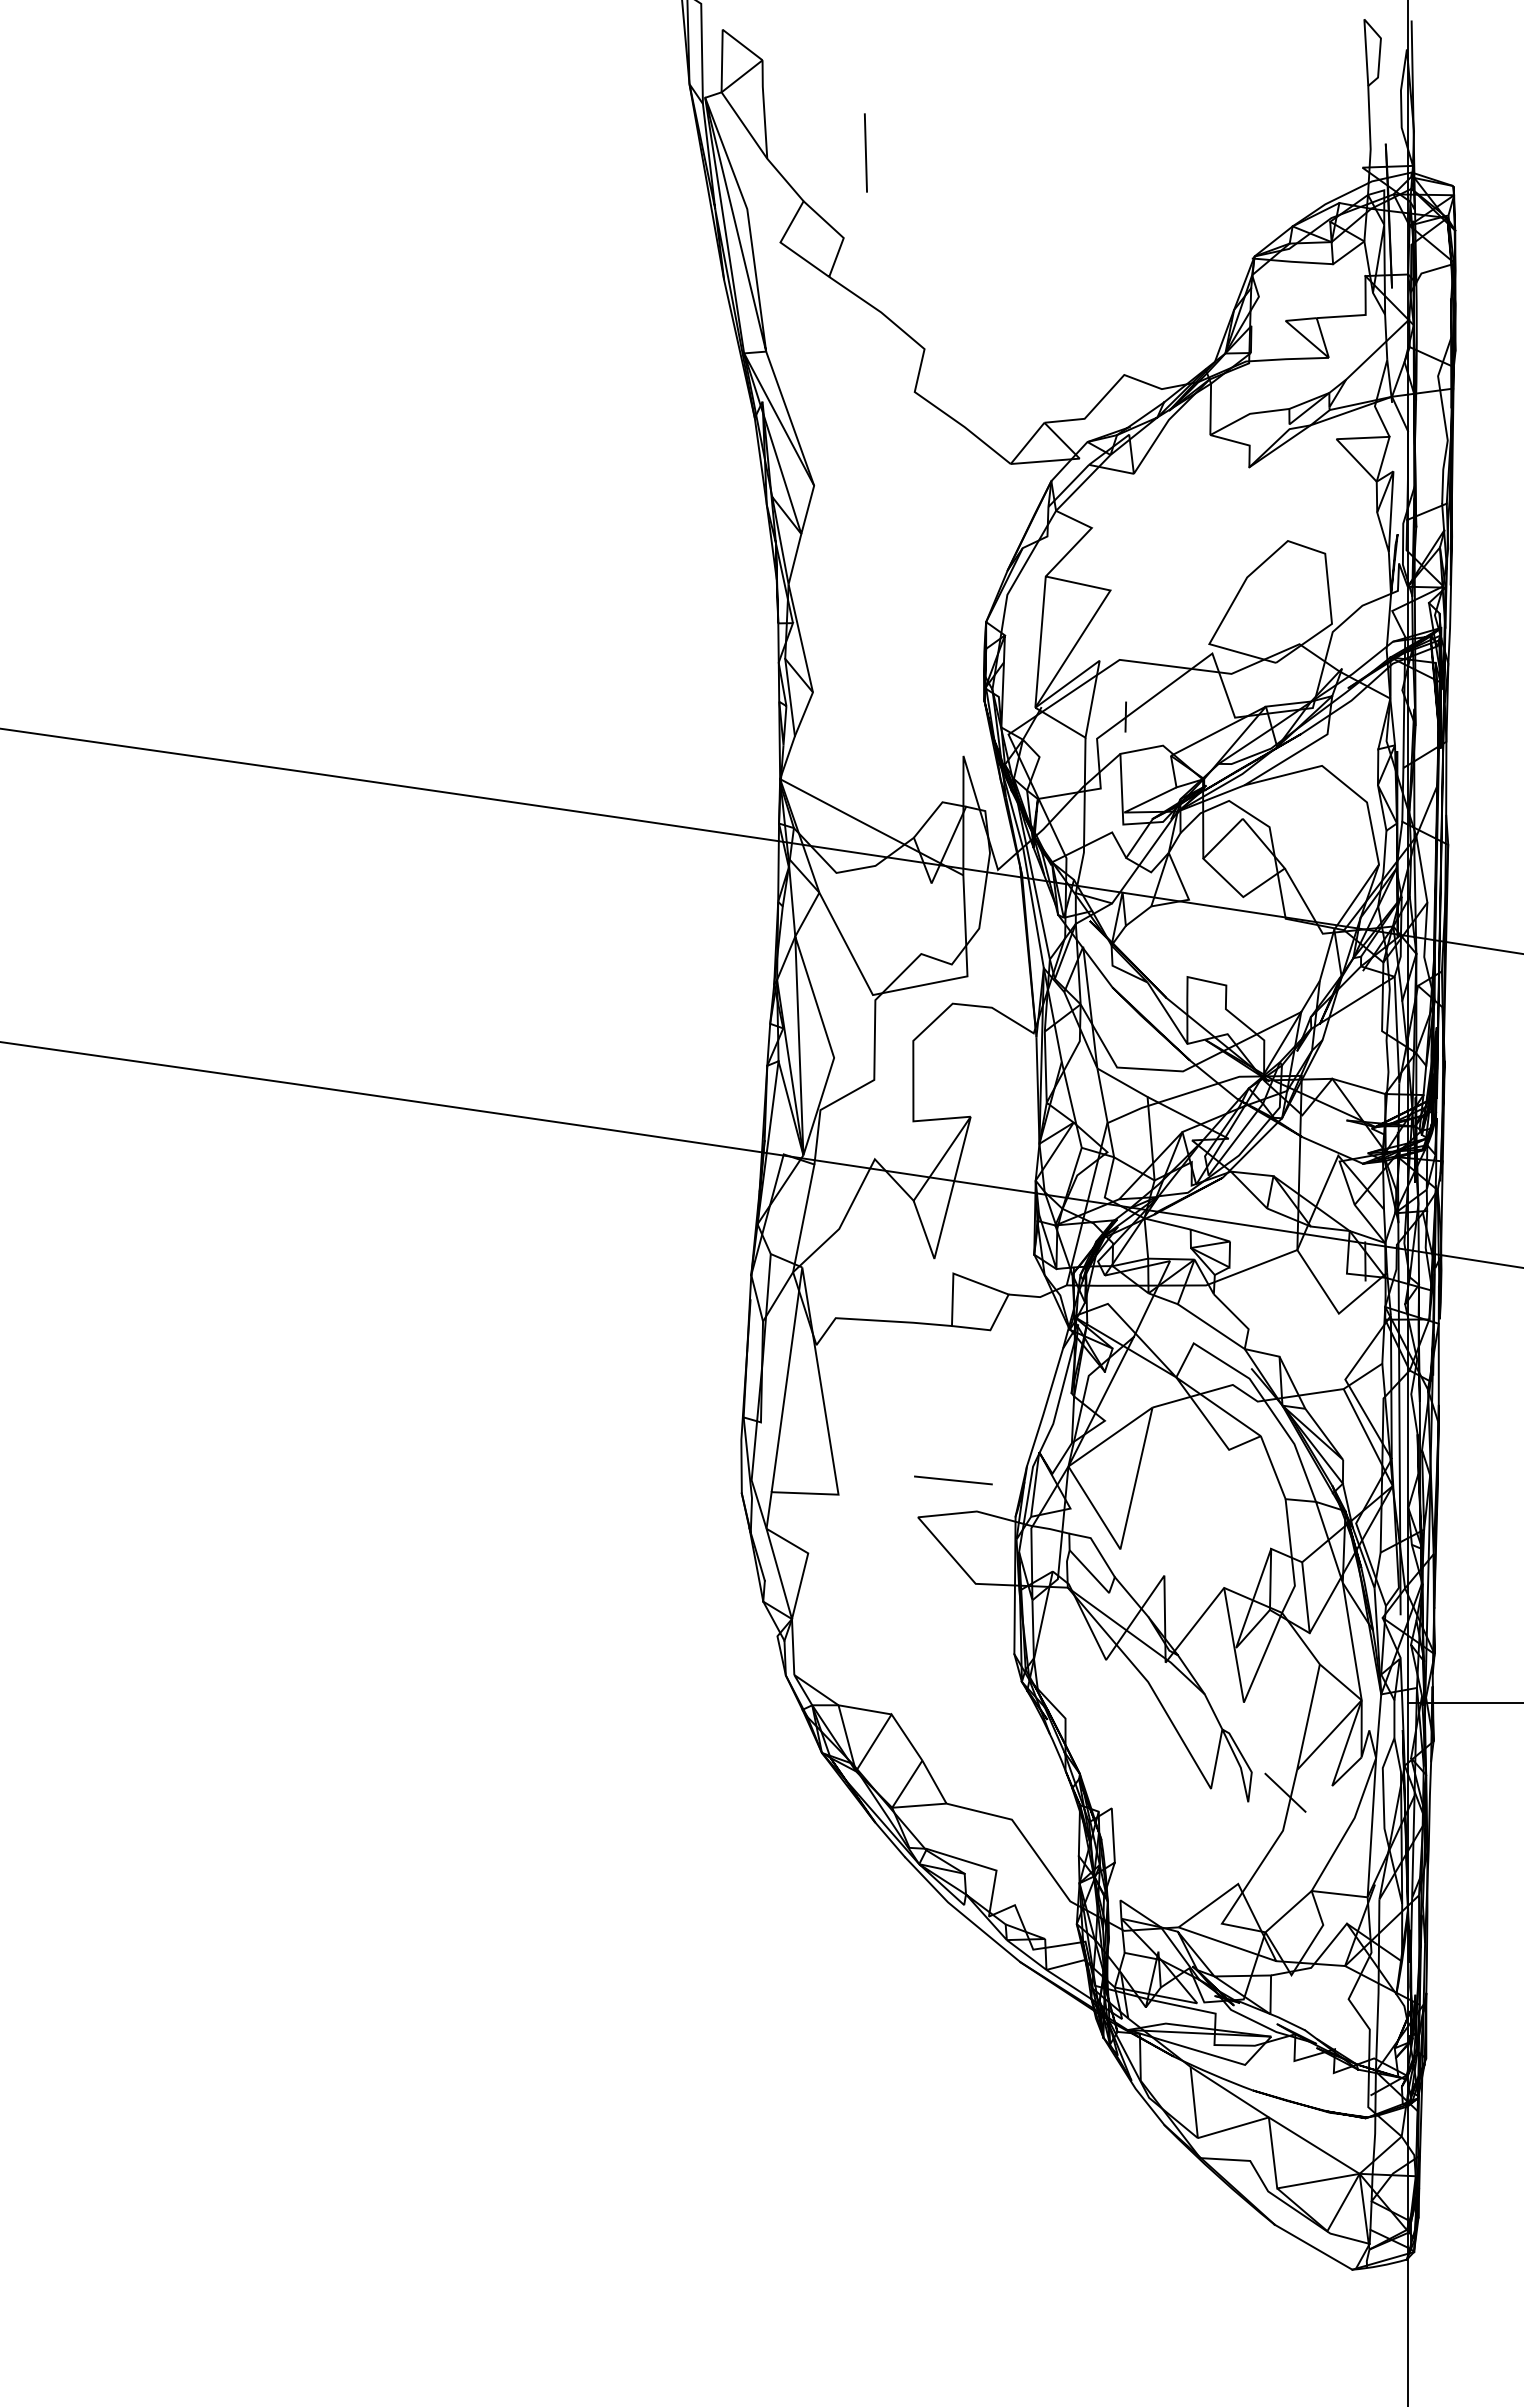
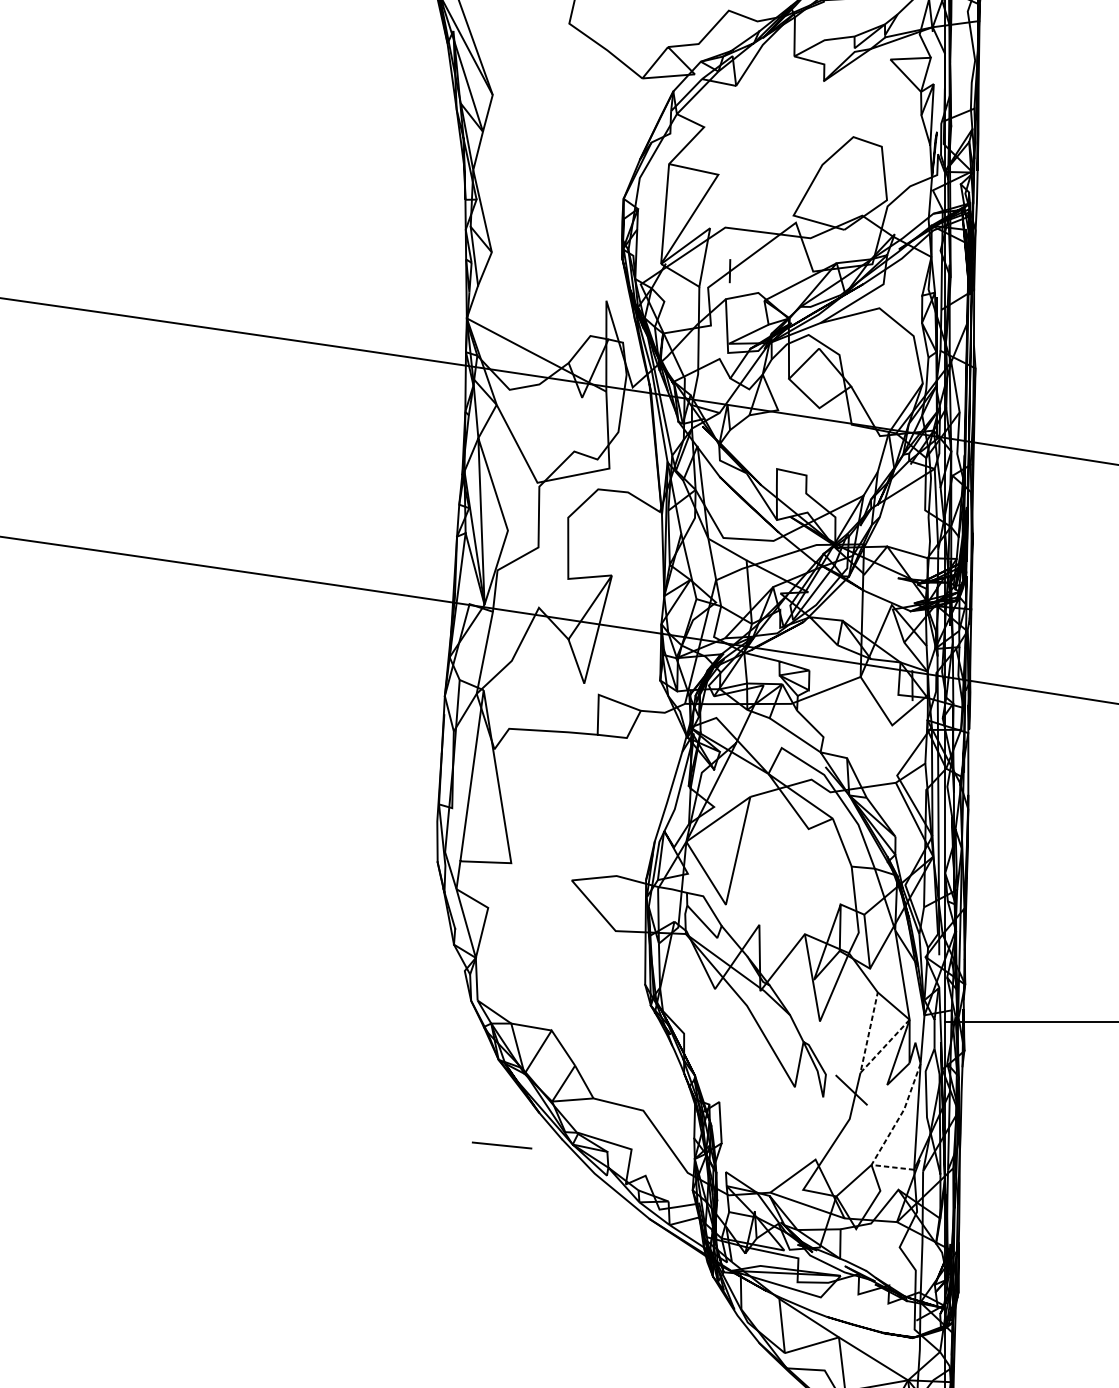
line: (953, 1480) -> (502, 1145), moved
line: (1298, 1764) -> (861, 1068), solid -> dashed
line: (1334, 1851) -> (888, 1134), solid -> dashed

